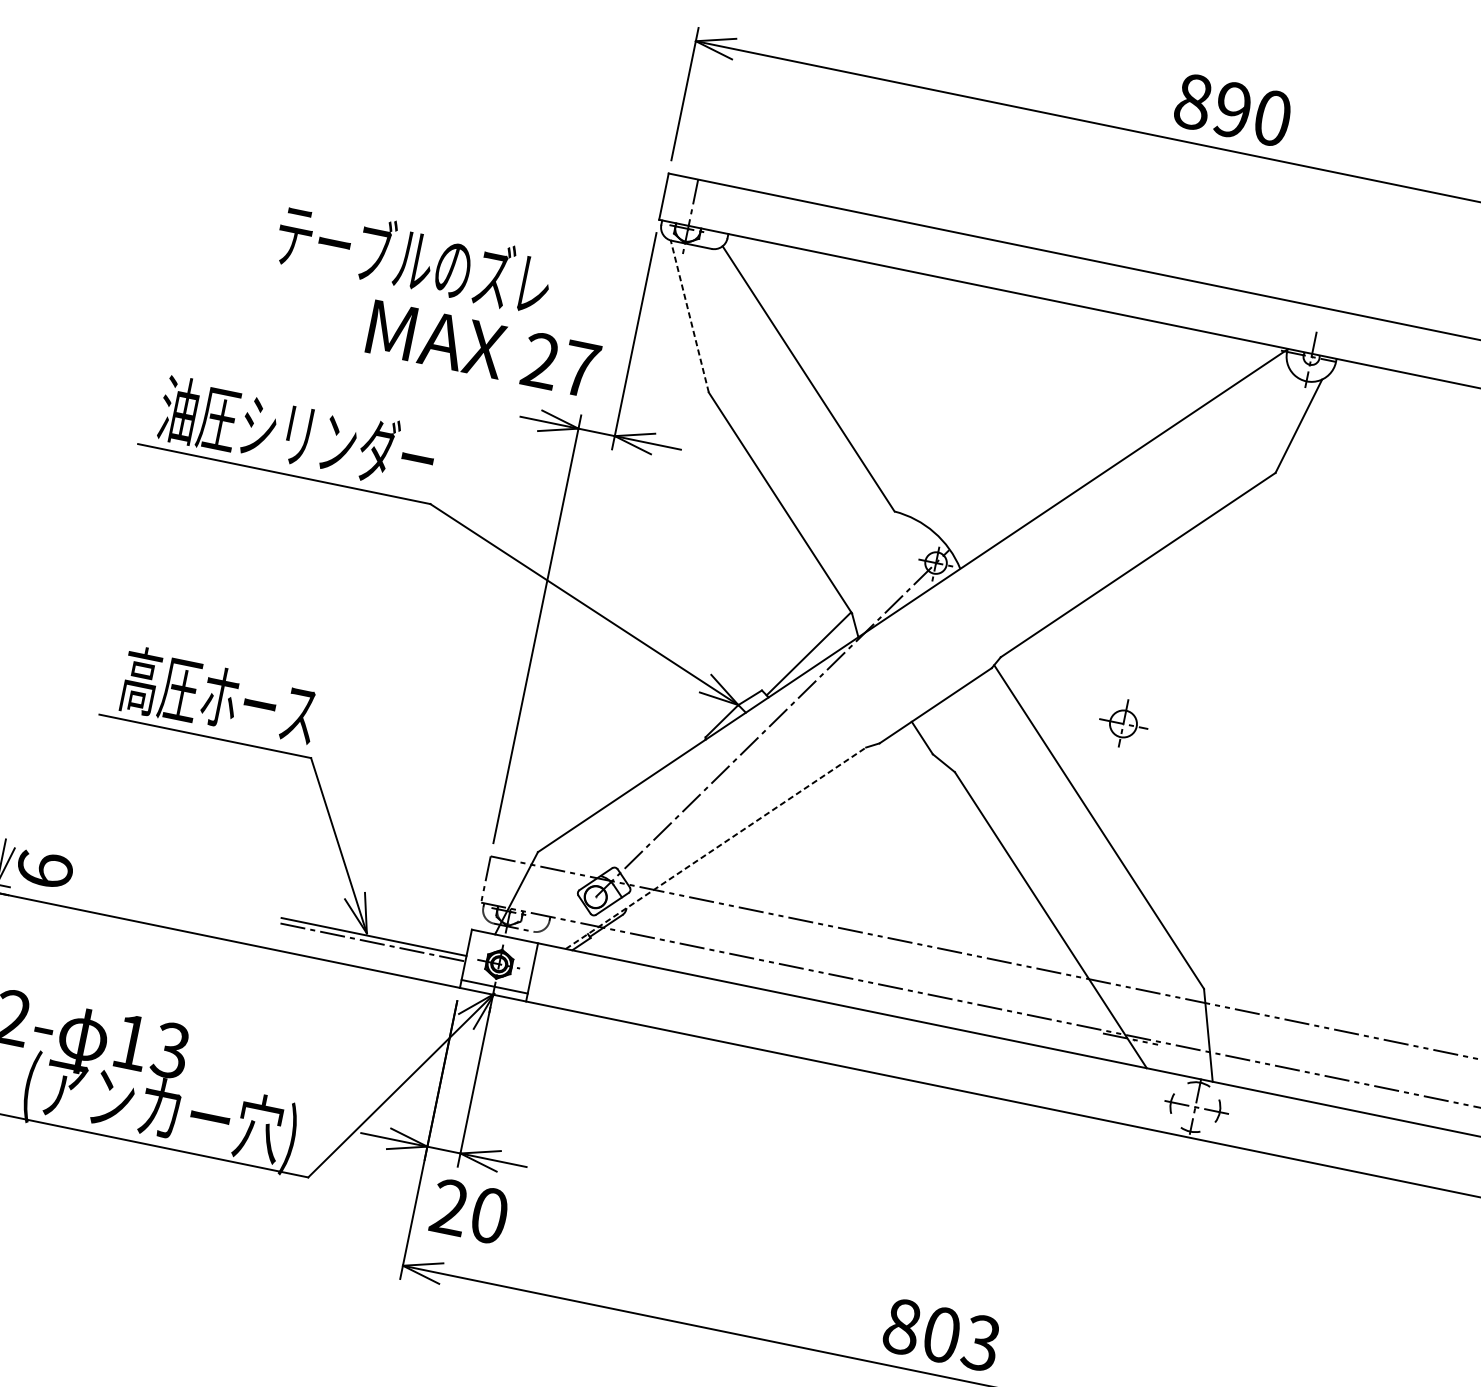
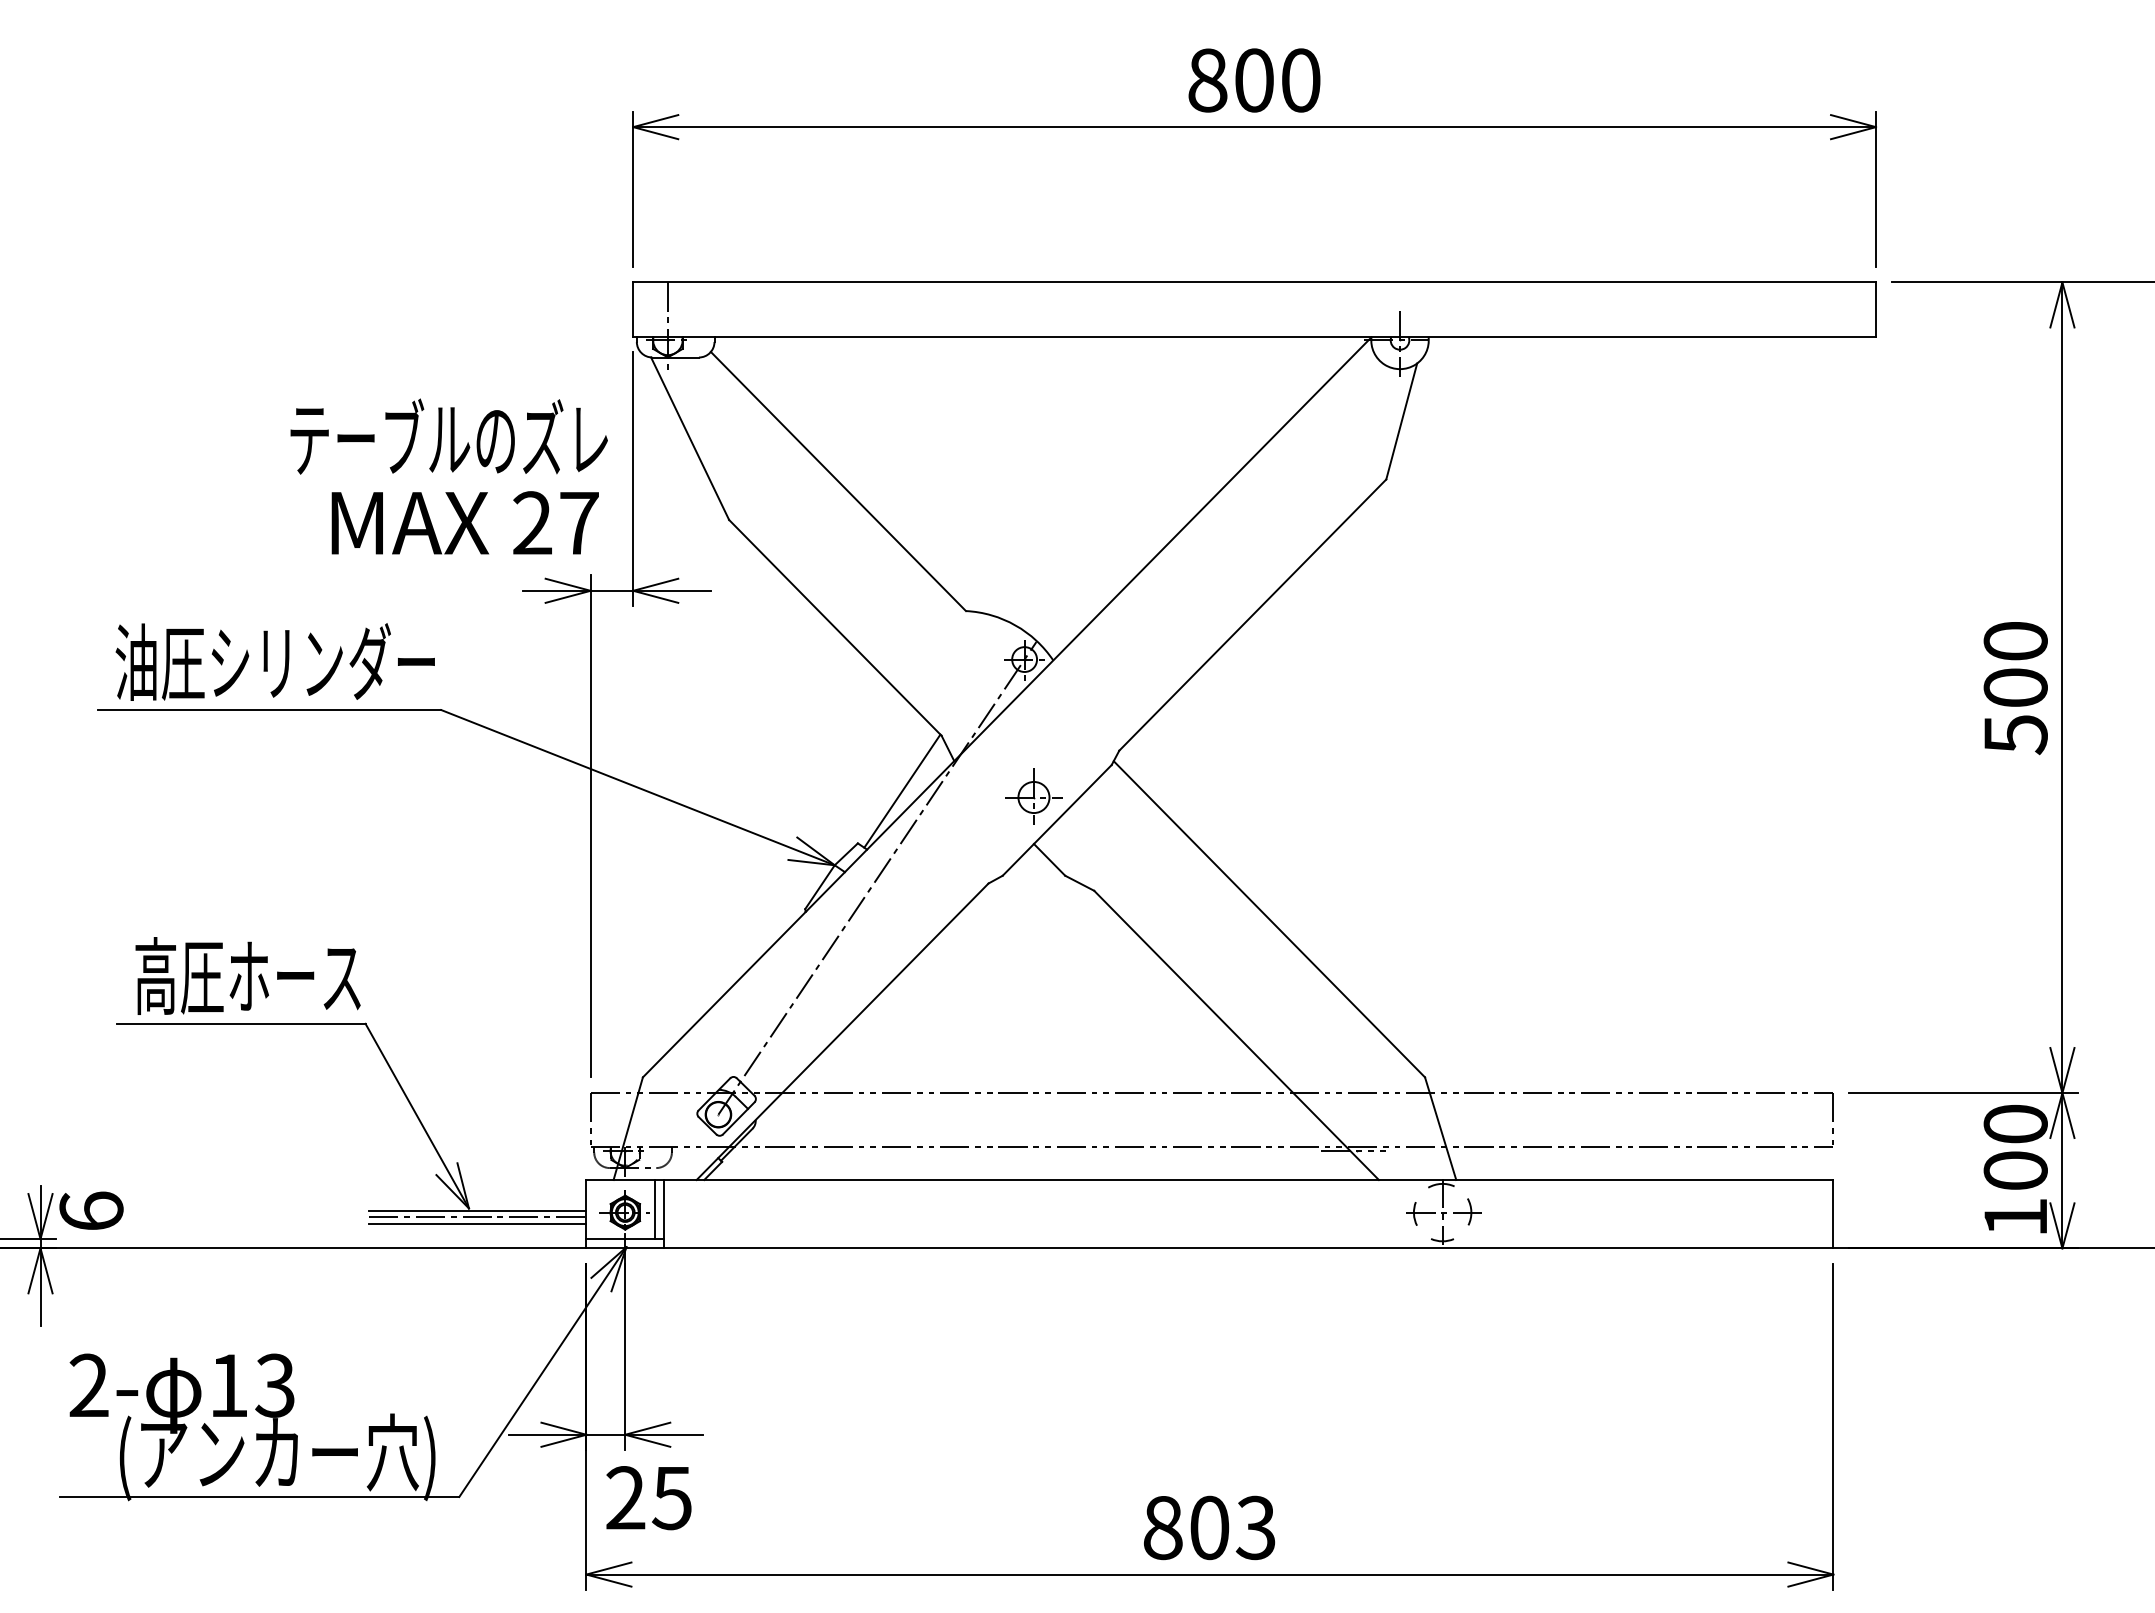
text: (1233, 110) -> (1254, 80), 890 -> 800
text: (413, 257) -> (448, 436), moved
line: (689, 316) -> (689, 438), dashed -> solid
part: (1123, 723) -> (1033, 796), moved
line: (715, 848) -> (842, 1031), dashed -> solid
line: (371, 947) -> (477, 1223), added
line: (524, 966) -> (654, 1209), added
text: (488, 1215) -> (671, 1498), 20 -> 25

